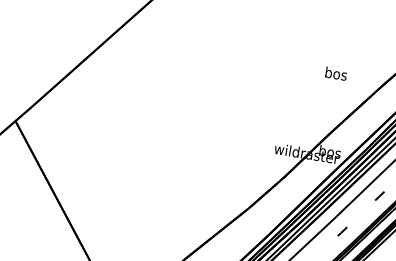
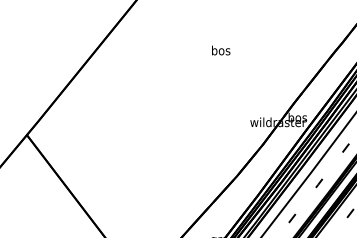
text: (336, 73) -> (221, 50), moved

